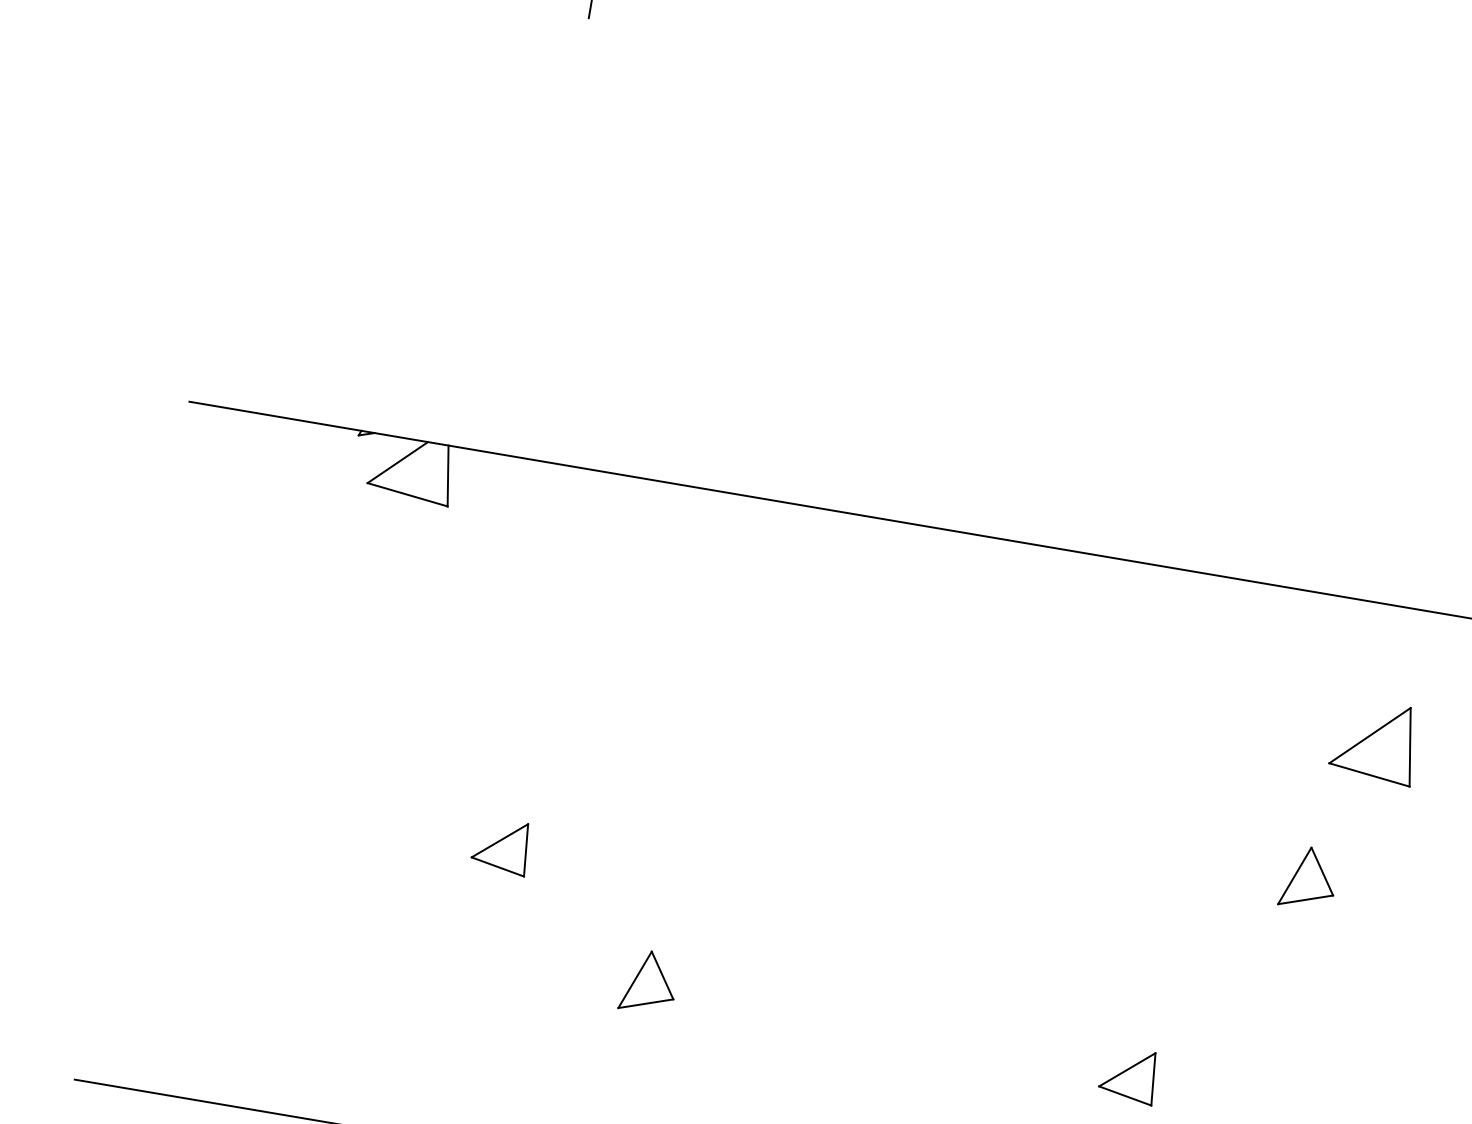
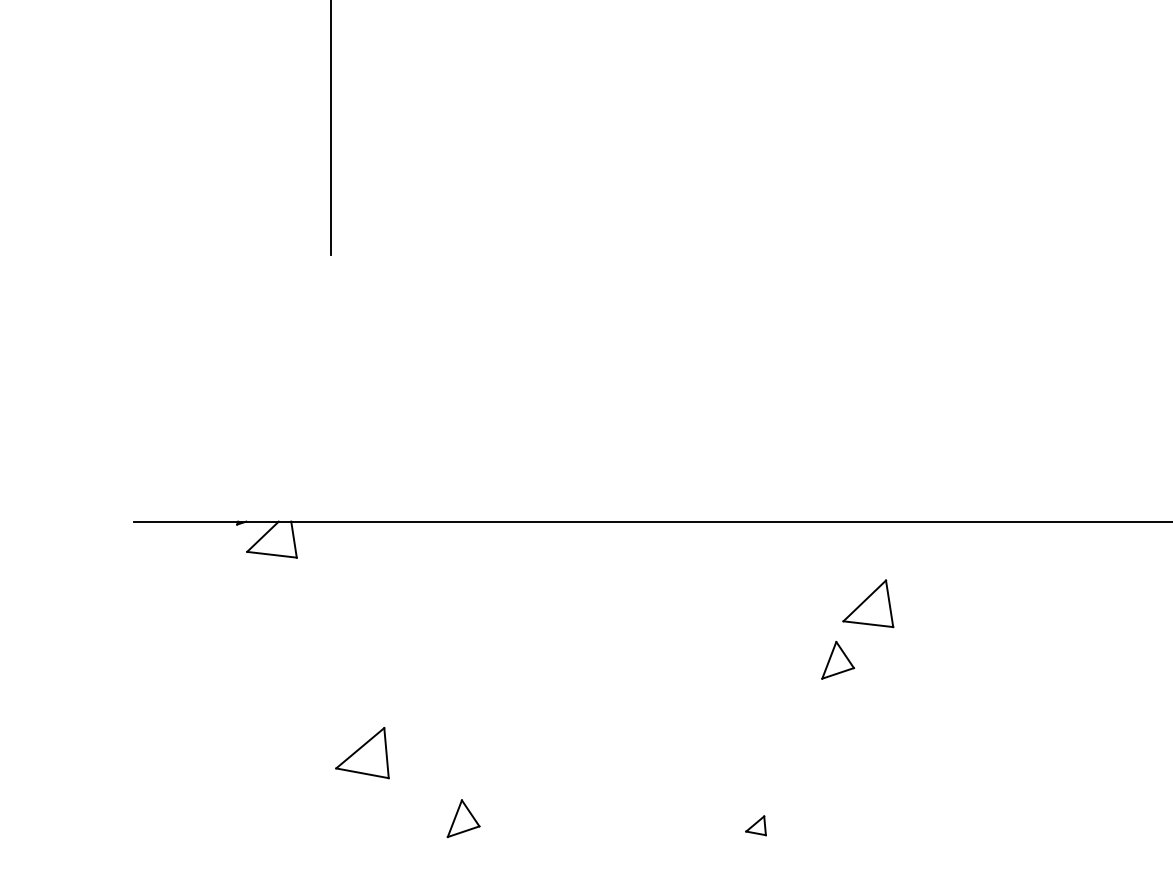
part: (501, 845) -> (362, 752), size x1.6
part: (1309, 878) -> (838, 660), moved
part: (1127, 1074) -> (755, 825), size x0.6

